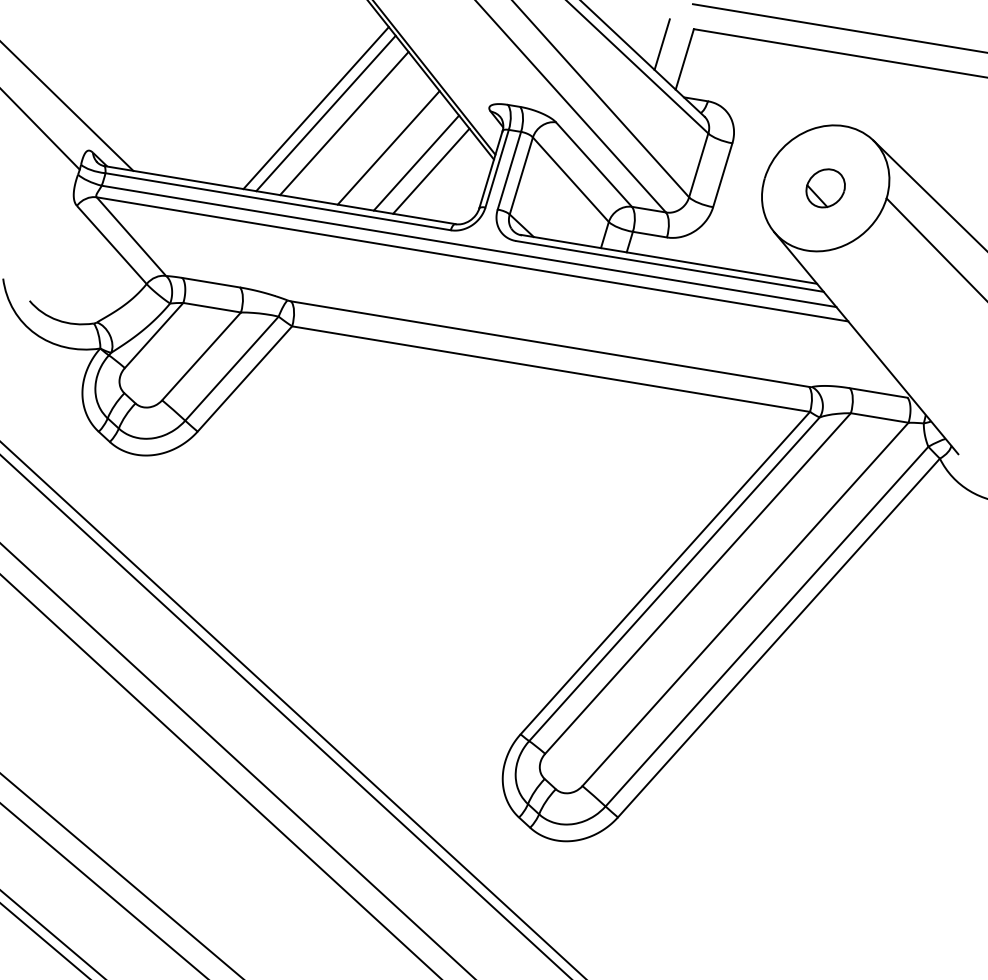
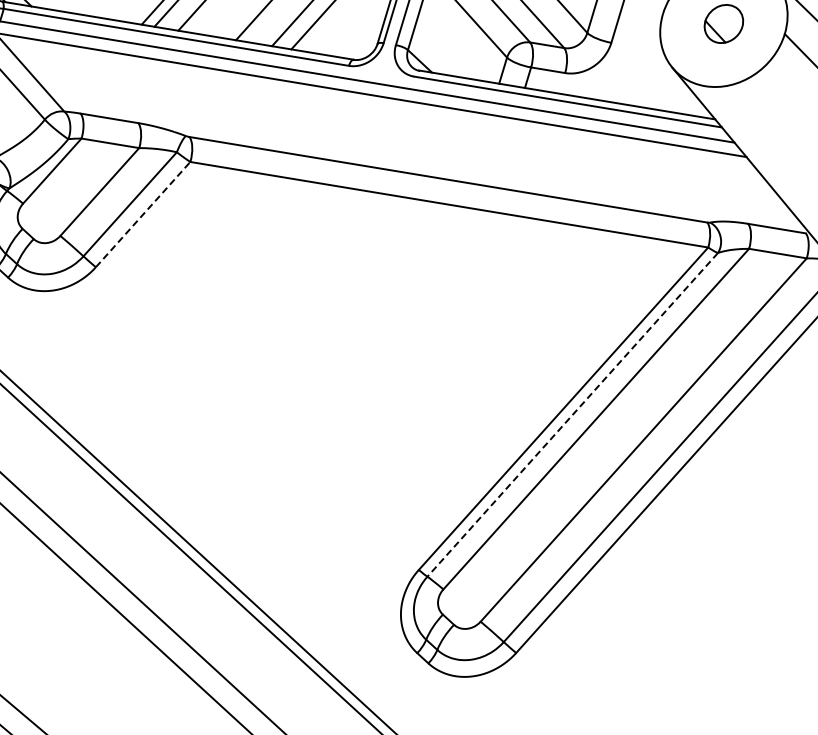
line: (244, 379) -> (142, 215), solid -> dashed
line: (674, 579) -> (572, 415), solid -> dashed

